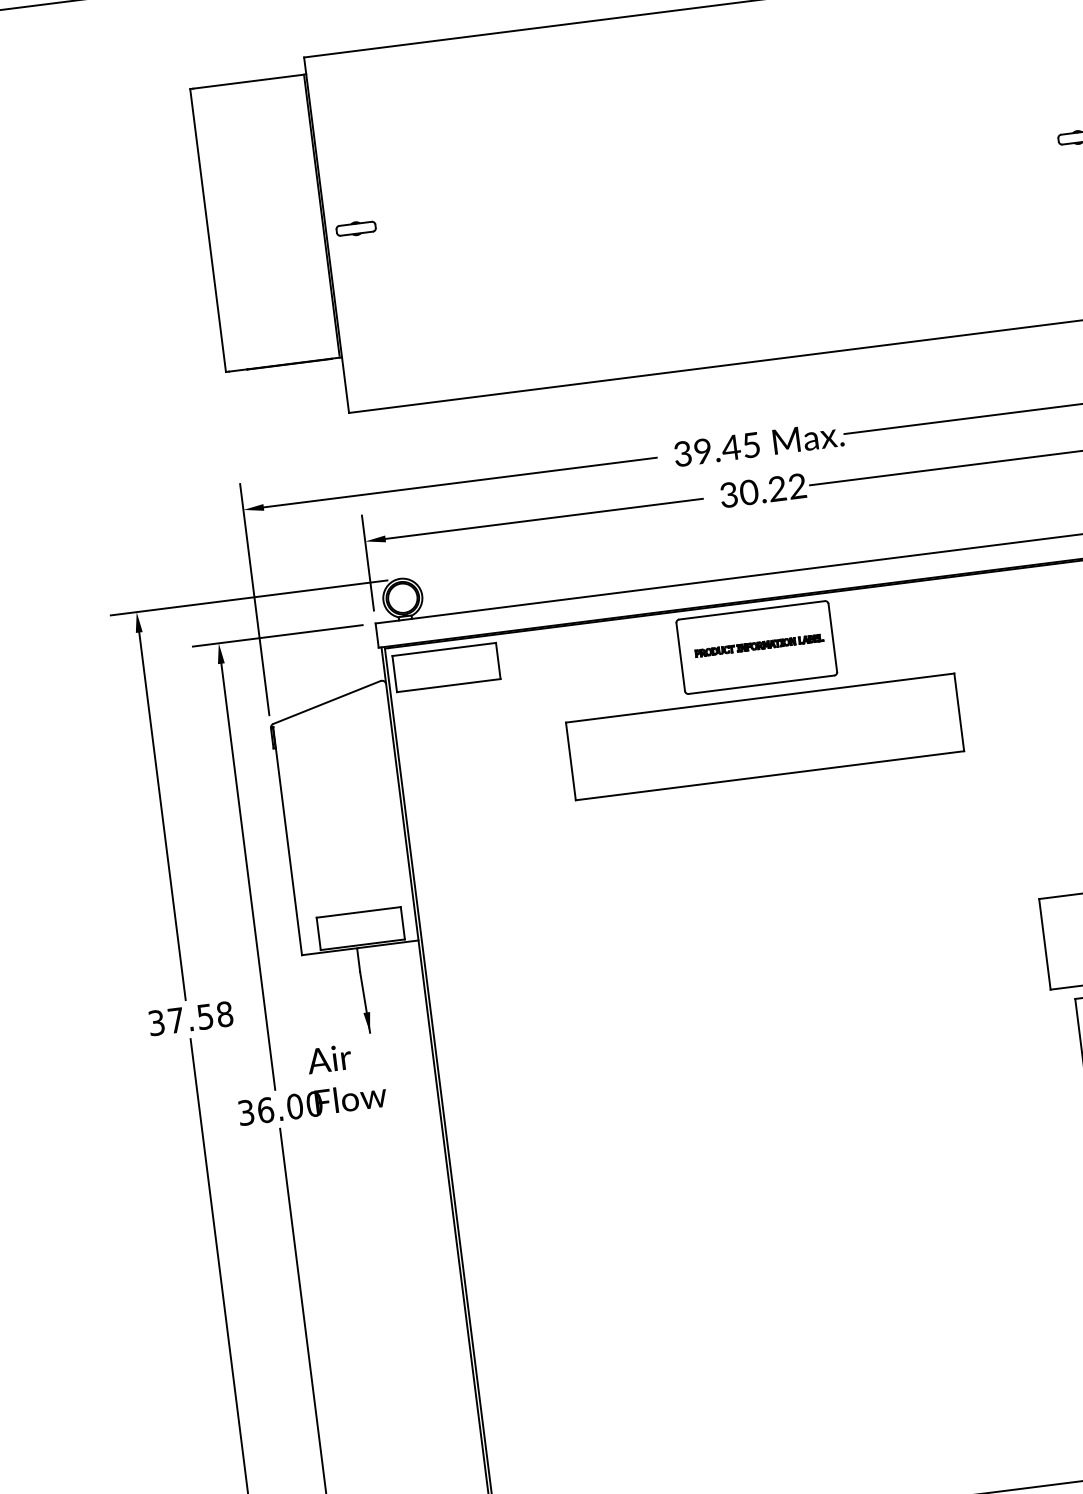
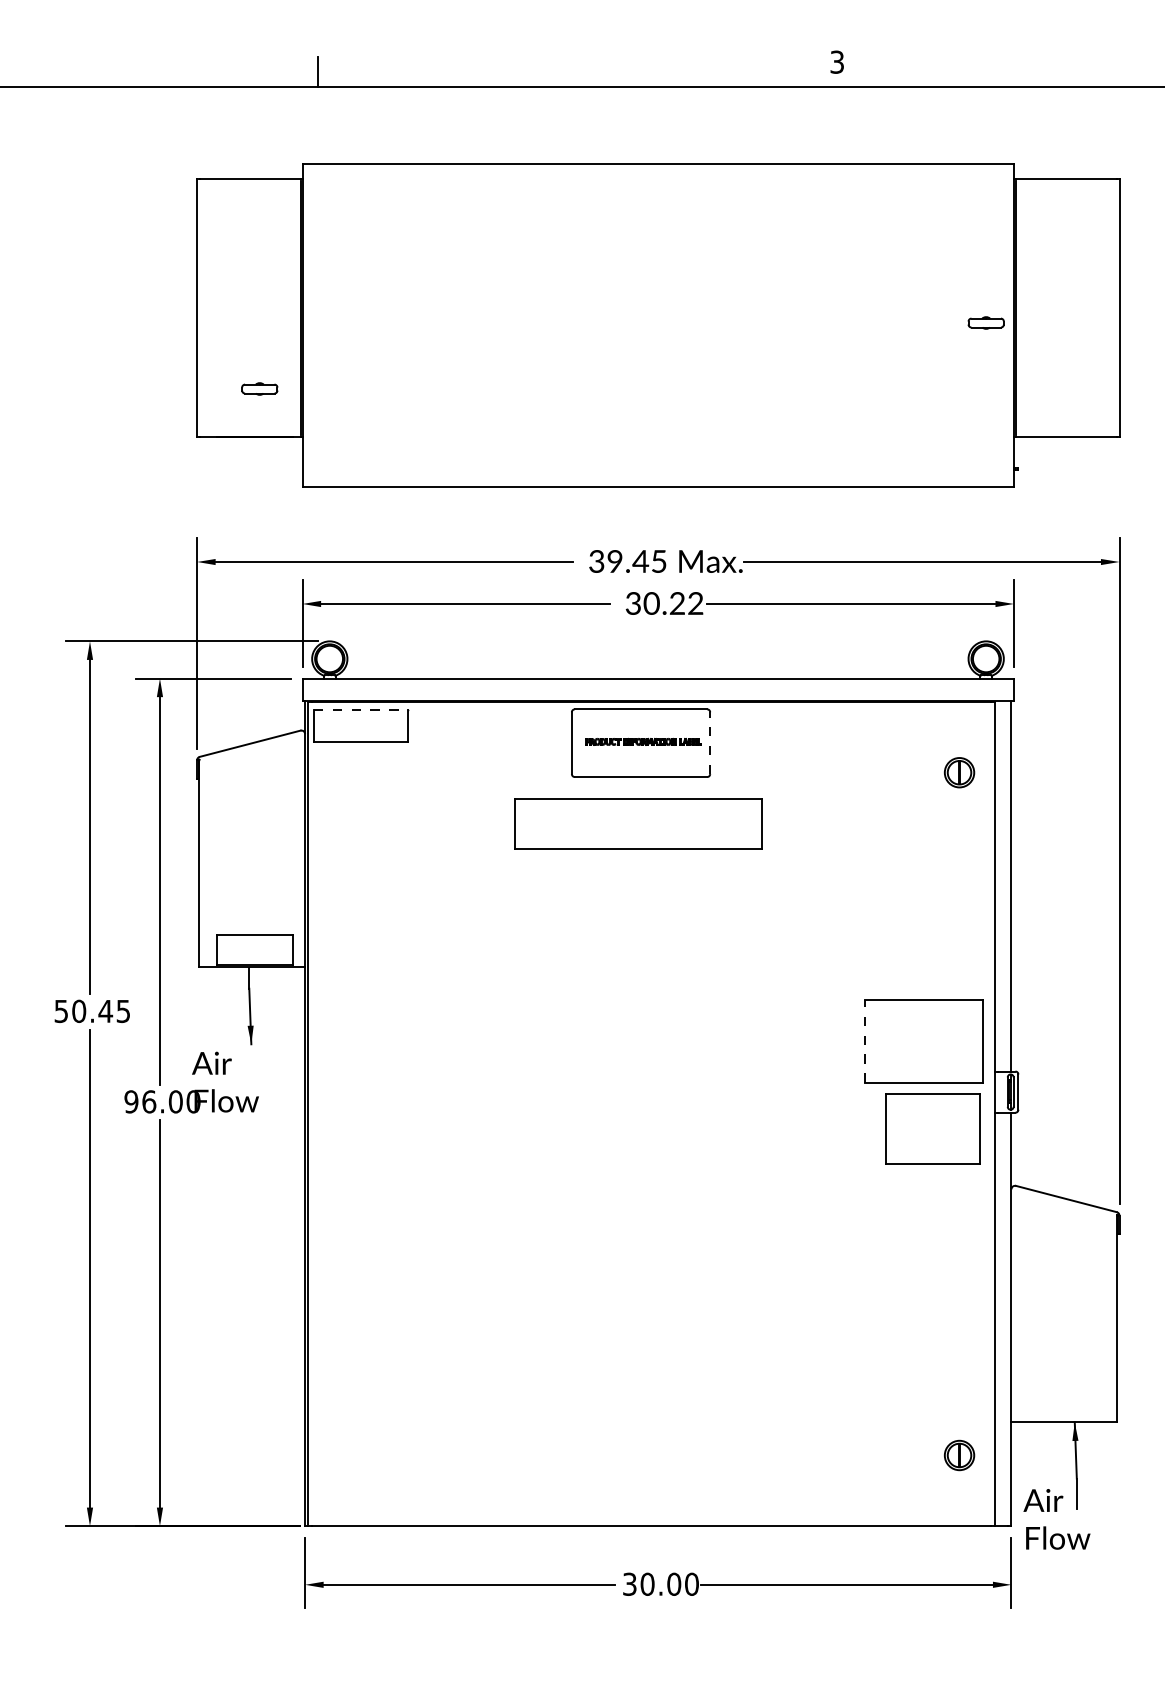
part: (355, 228) -> (259, 388), moved
line: (833, 638) -> (710, 743), solid -> dashed
line: (444, 649) -> (361, 709), solid -> dashed
part: (765, 736) -> (638, 823), size x0.7
line: (1044, 943) -> (865, 1040), solid -> dashed
text: (190, 1018) -> (92, 1011), 37.58 -> 50.45
text: (246, 1112) -> (131, 1101), 36.00 -> 96.00

